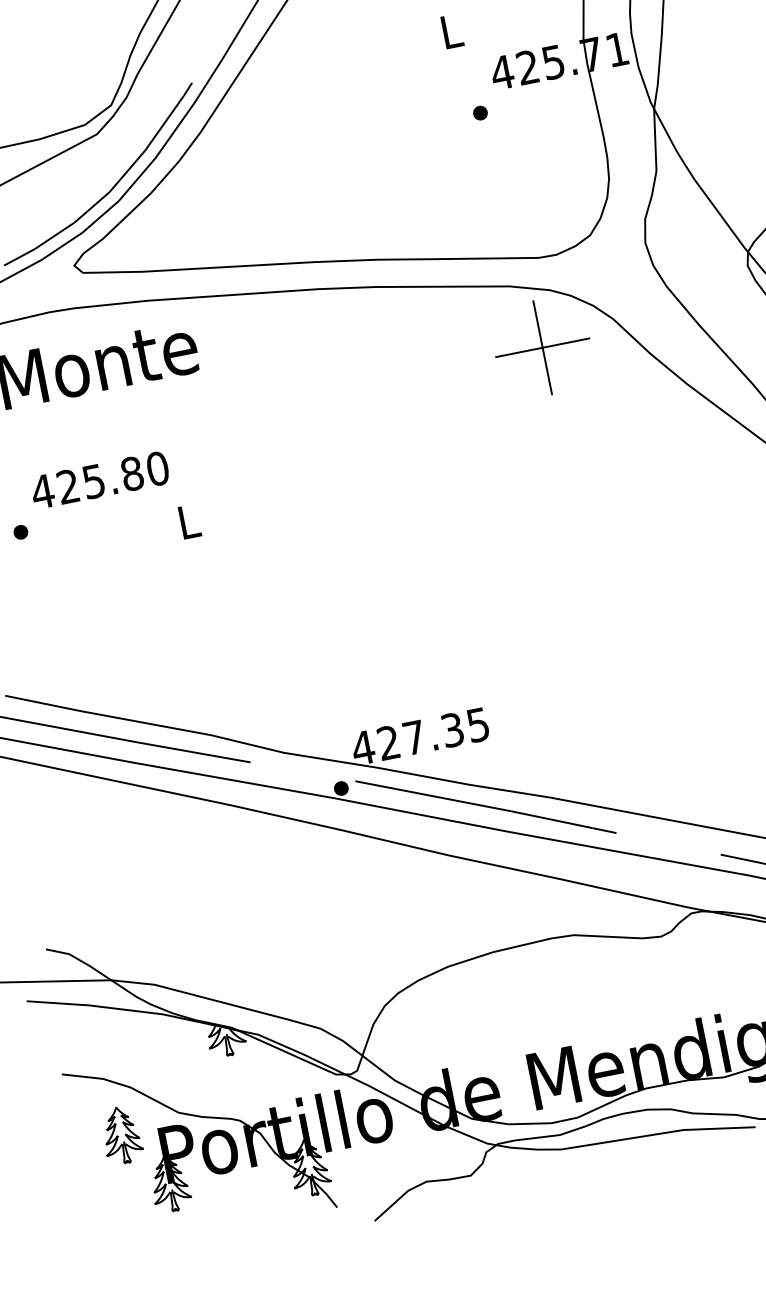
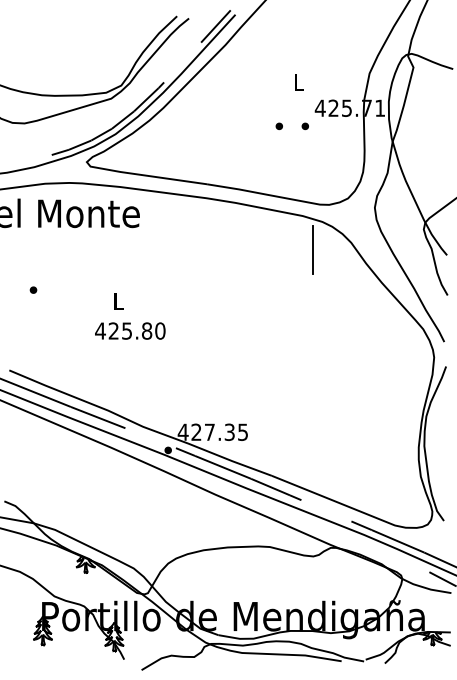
part: (428, 123) -> (278, 126), added
line: (541, 348) -> (312, 250), removed
text: (100, 479) -> (130, 330), moved
part: (121, 1136) -> (23, 602), removed

